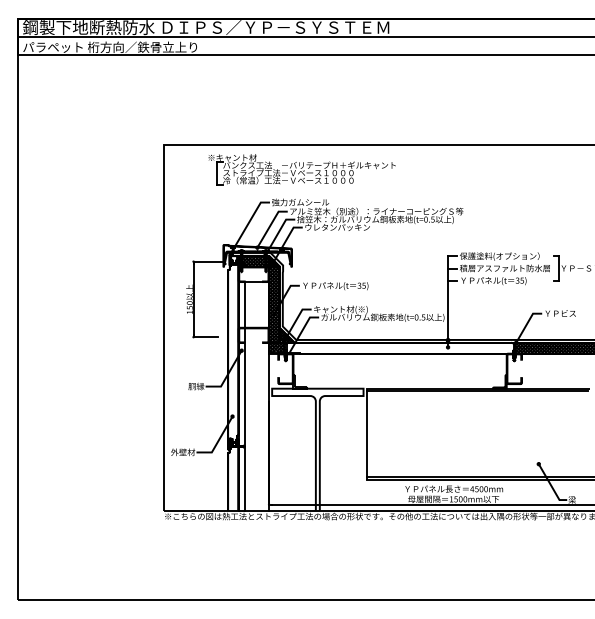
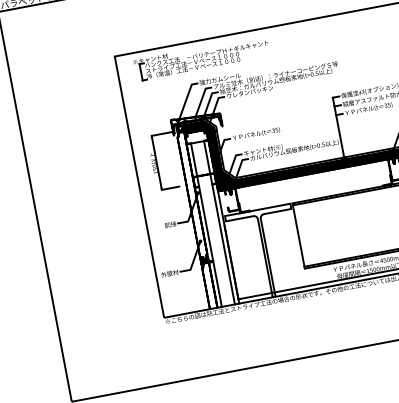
part: (301, 169) -> (201, 58), moved
hatch: (399, 348) -> (310, 170), added
line: (263, 396) -> (219, 222), added

